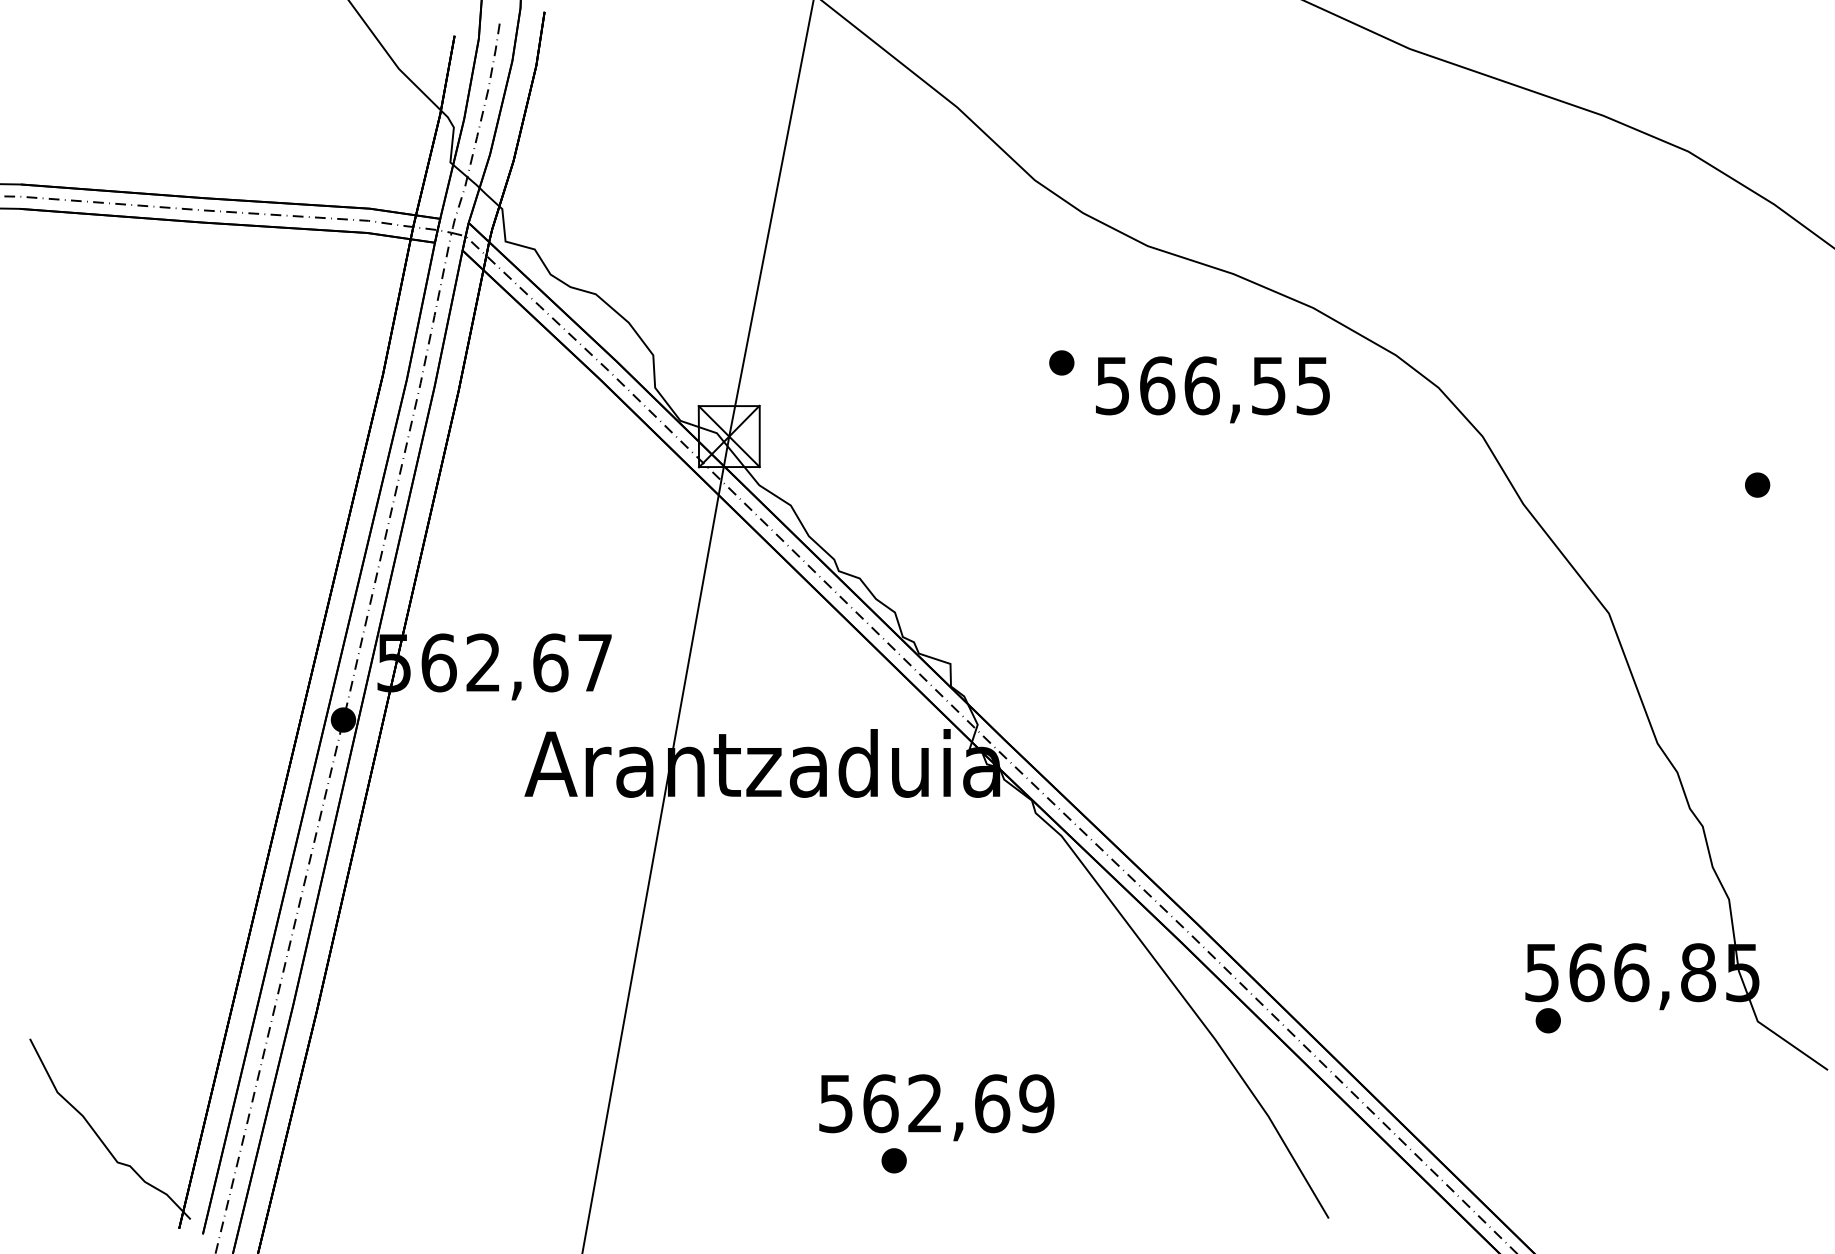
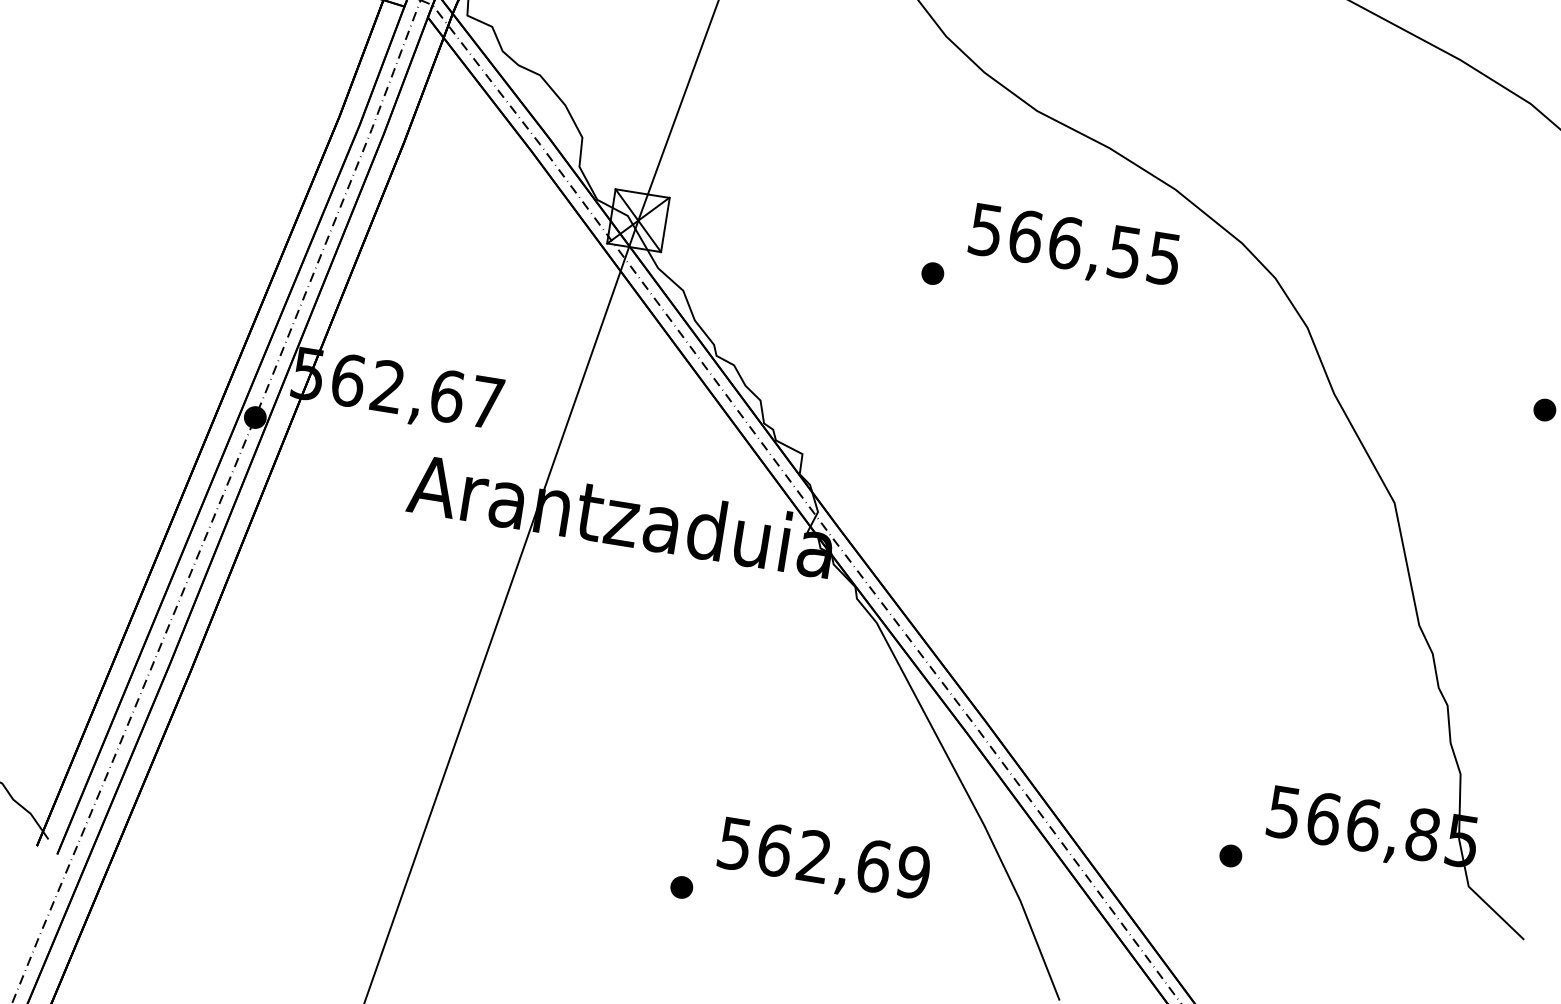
part: (1061, 362) -> (932, 273), moved
part: (1547, 1020) -> (1230, 855), moved
text: (936, 1107) -> (823, 861), moved

